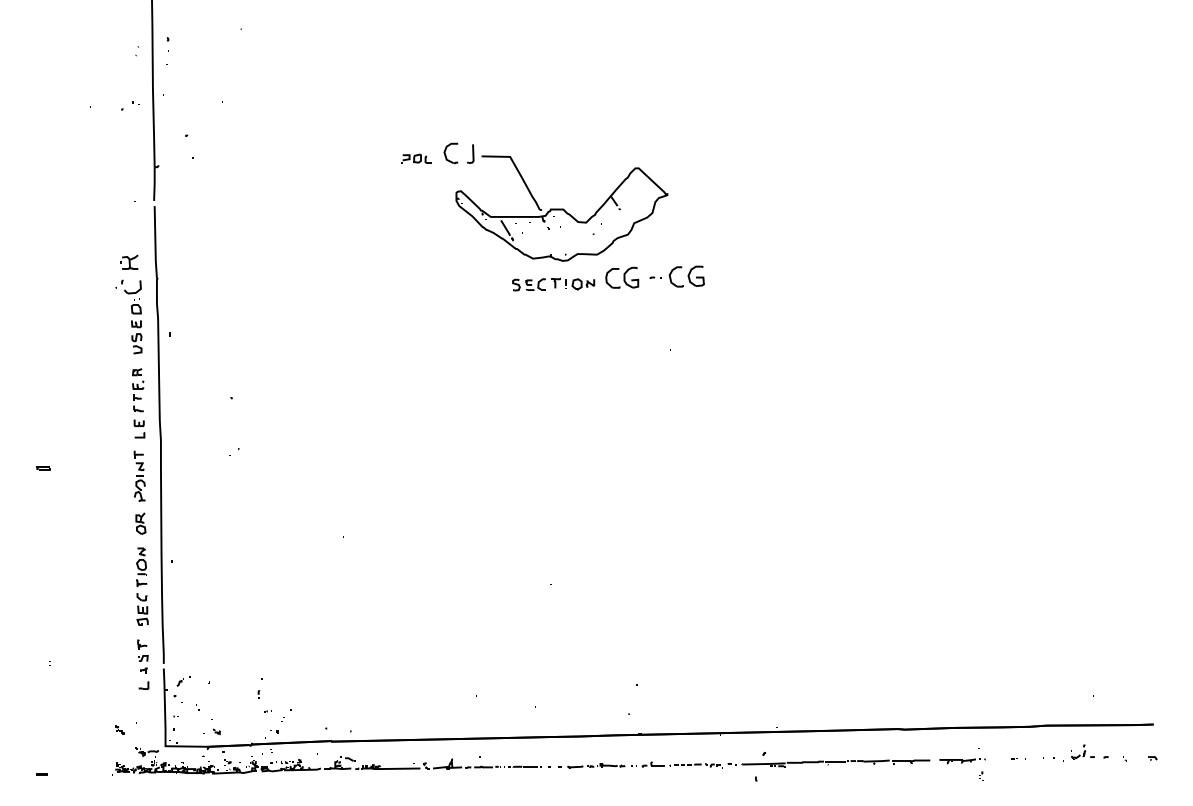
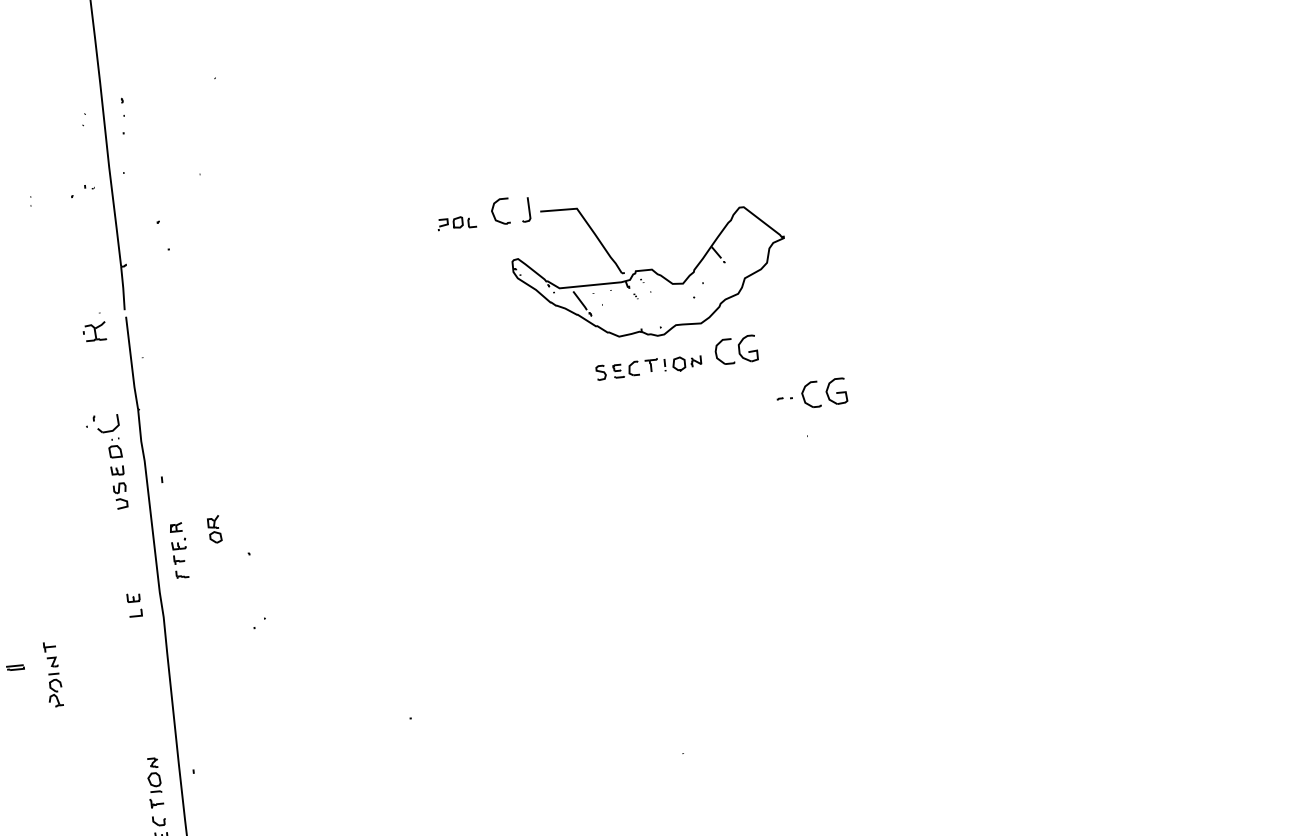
part: (129, 261) -> (94, 330), moved
part: (676, 276) -> (811, 394), moved
part: (138, 390) -> (179, 550), moved
part: (139, 475) -> (53, 673), moved
part: (140, 523) -> (214, 529), moved

